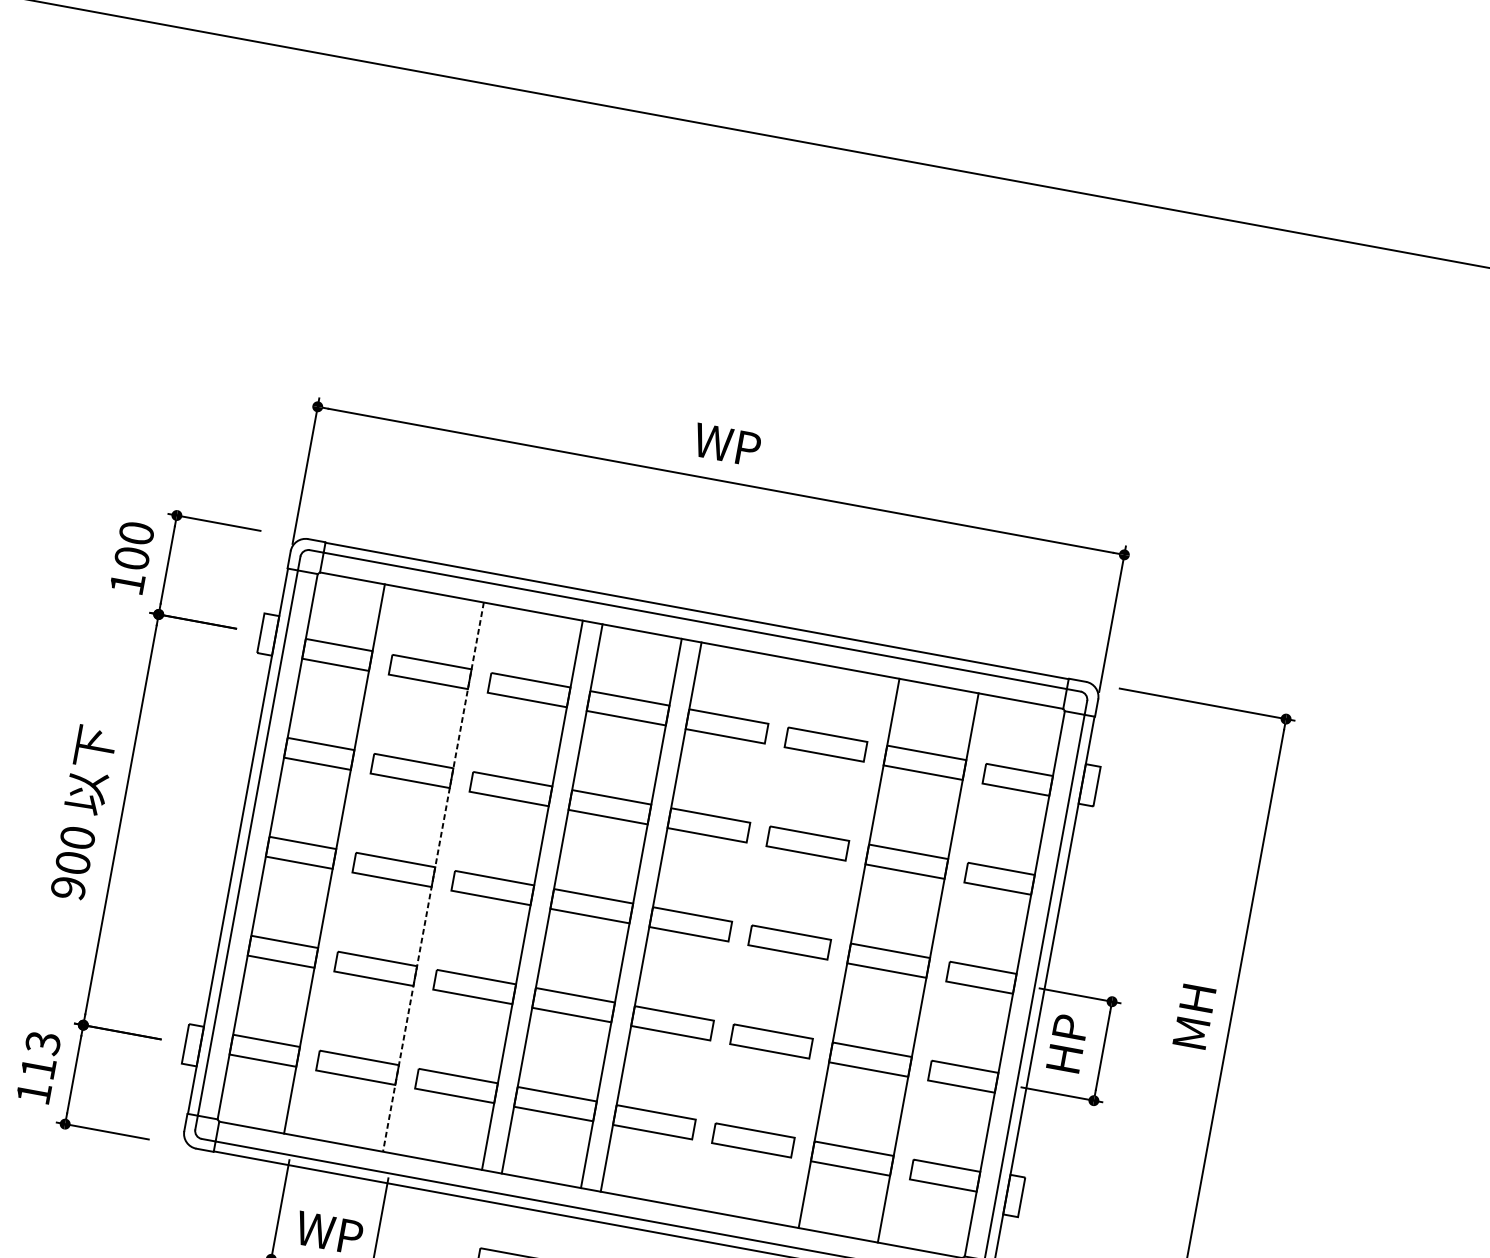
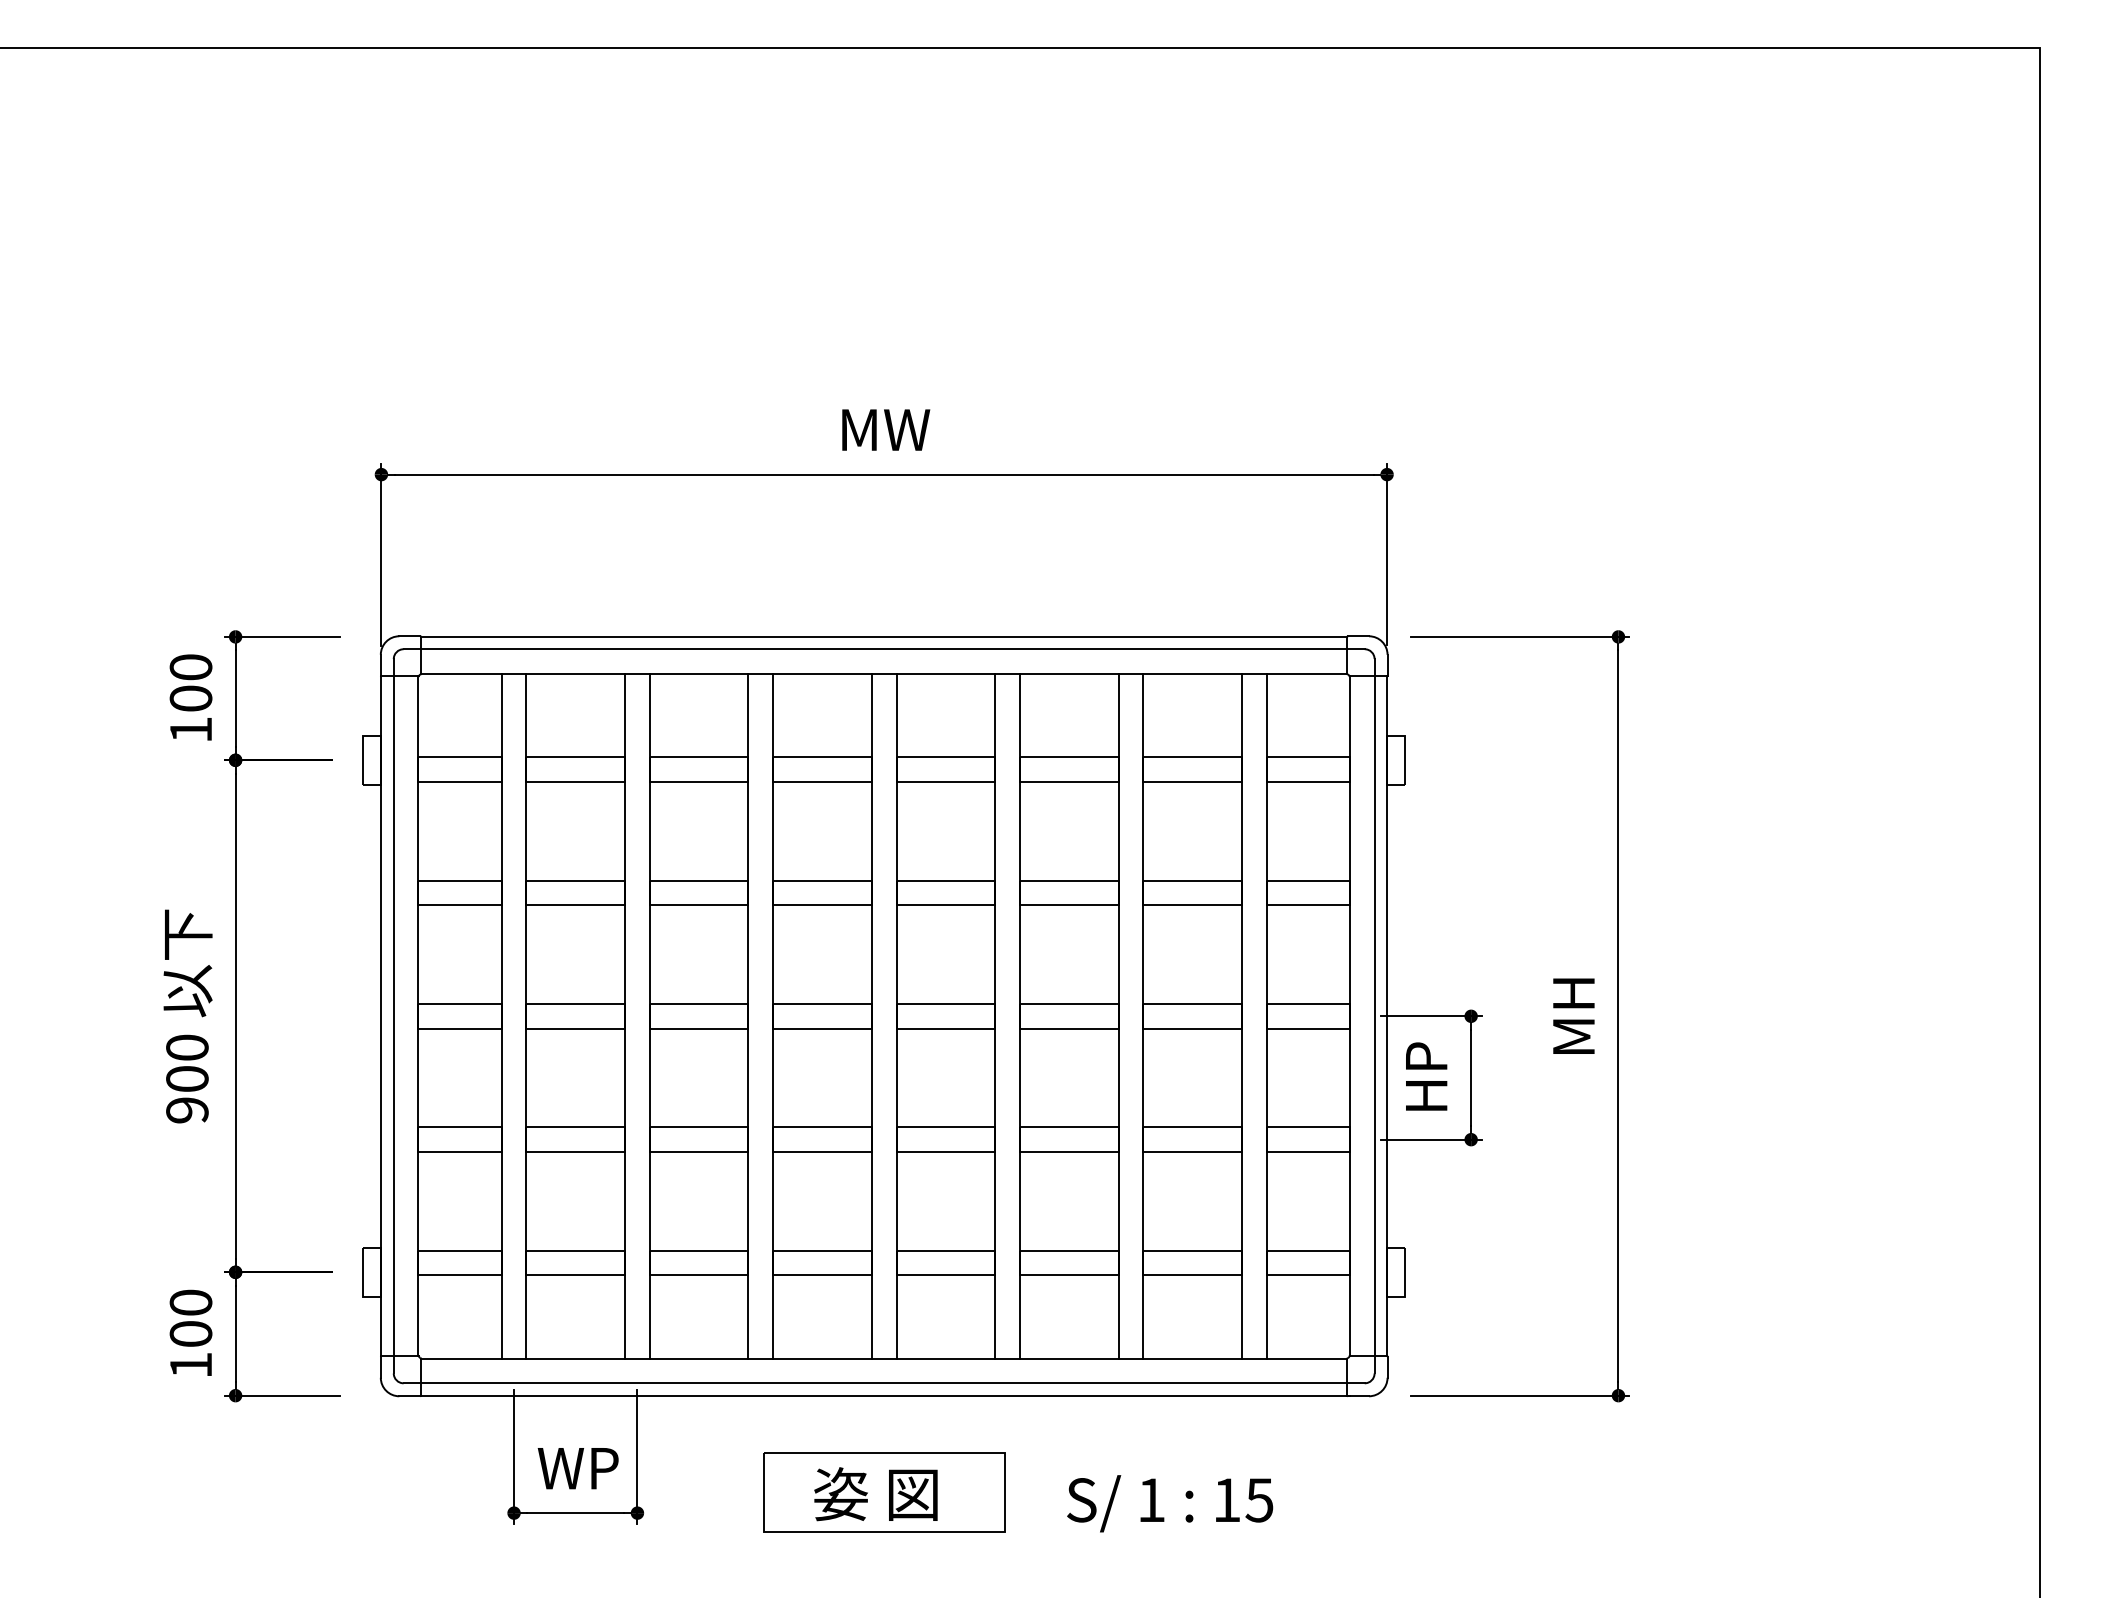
text: (729, 444) -> (886, 429), WP -> MW
line: (354, 862) -> (526, 1015), added
line: (433, 877) -> (625, 1016), dashed -> solid
line: (453, 880) -> (649, 1015), added
line: (730, 931) -> (995, 1015), added
line: (749, 934) -> (1019, 1015), added
line: (829, 949) -> (1118, 1015), added
line: (948, 970) -> (1266, 1015), added
text: (40, 1054) -> (190, 1317), 113 -> 100

